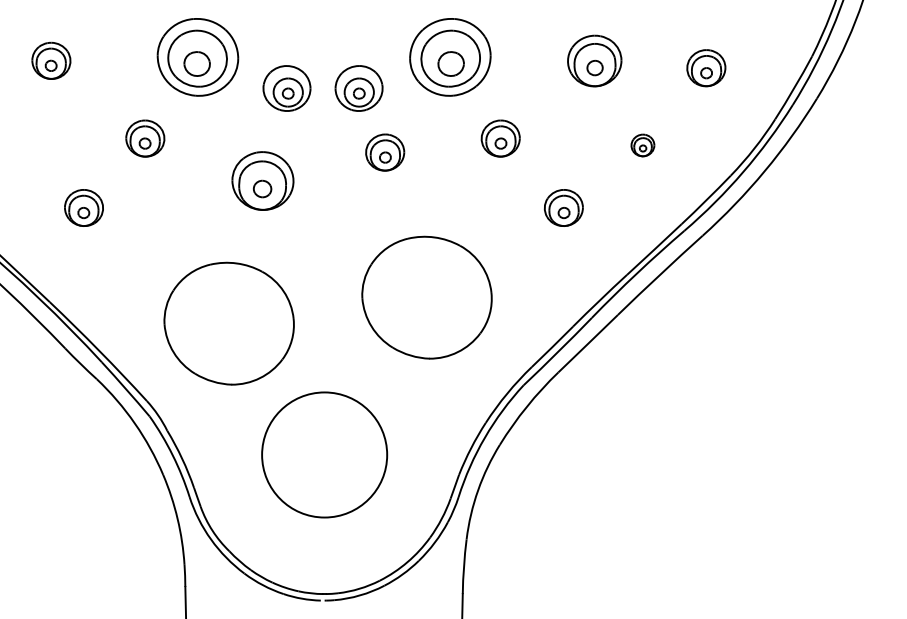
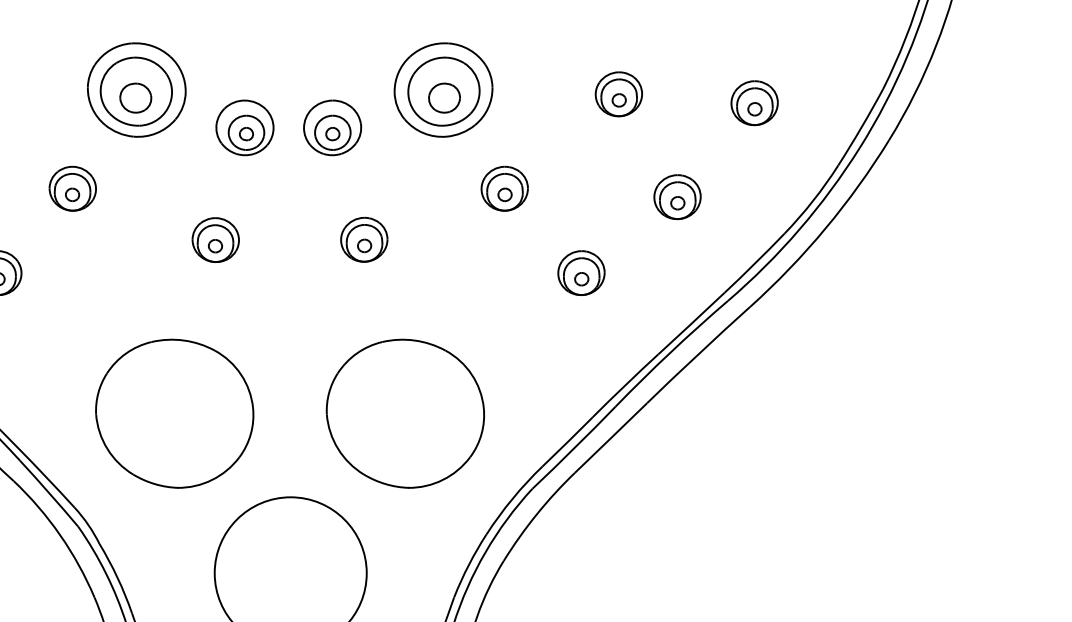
part: (594, 60) -> (618, 93), size x0.71
part: (642, 145) -> (677, 197), size x1.67
part: (385, 152) -> (364, 239), moved
part: (262, 180) -> (215, 239), size x0.62
part: (426, 297) -> (404, 413), moved

